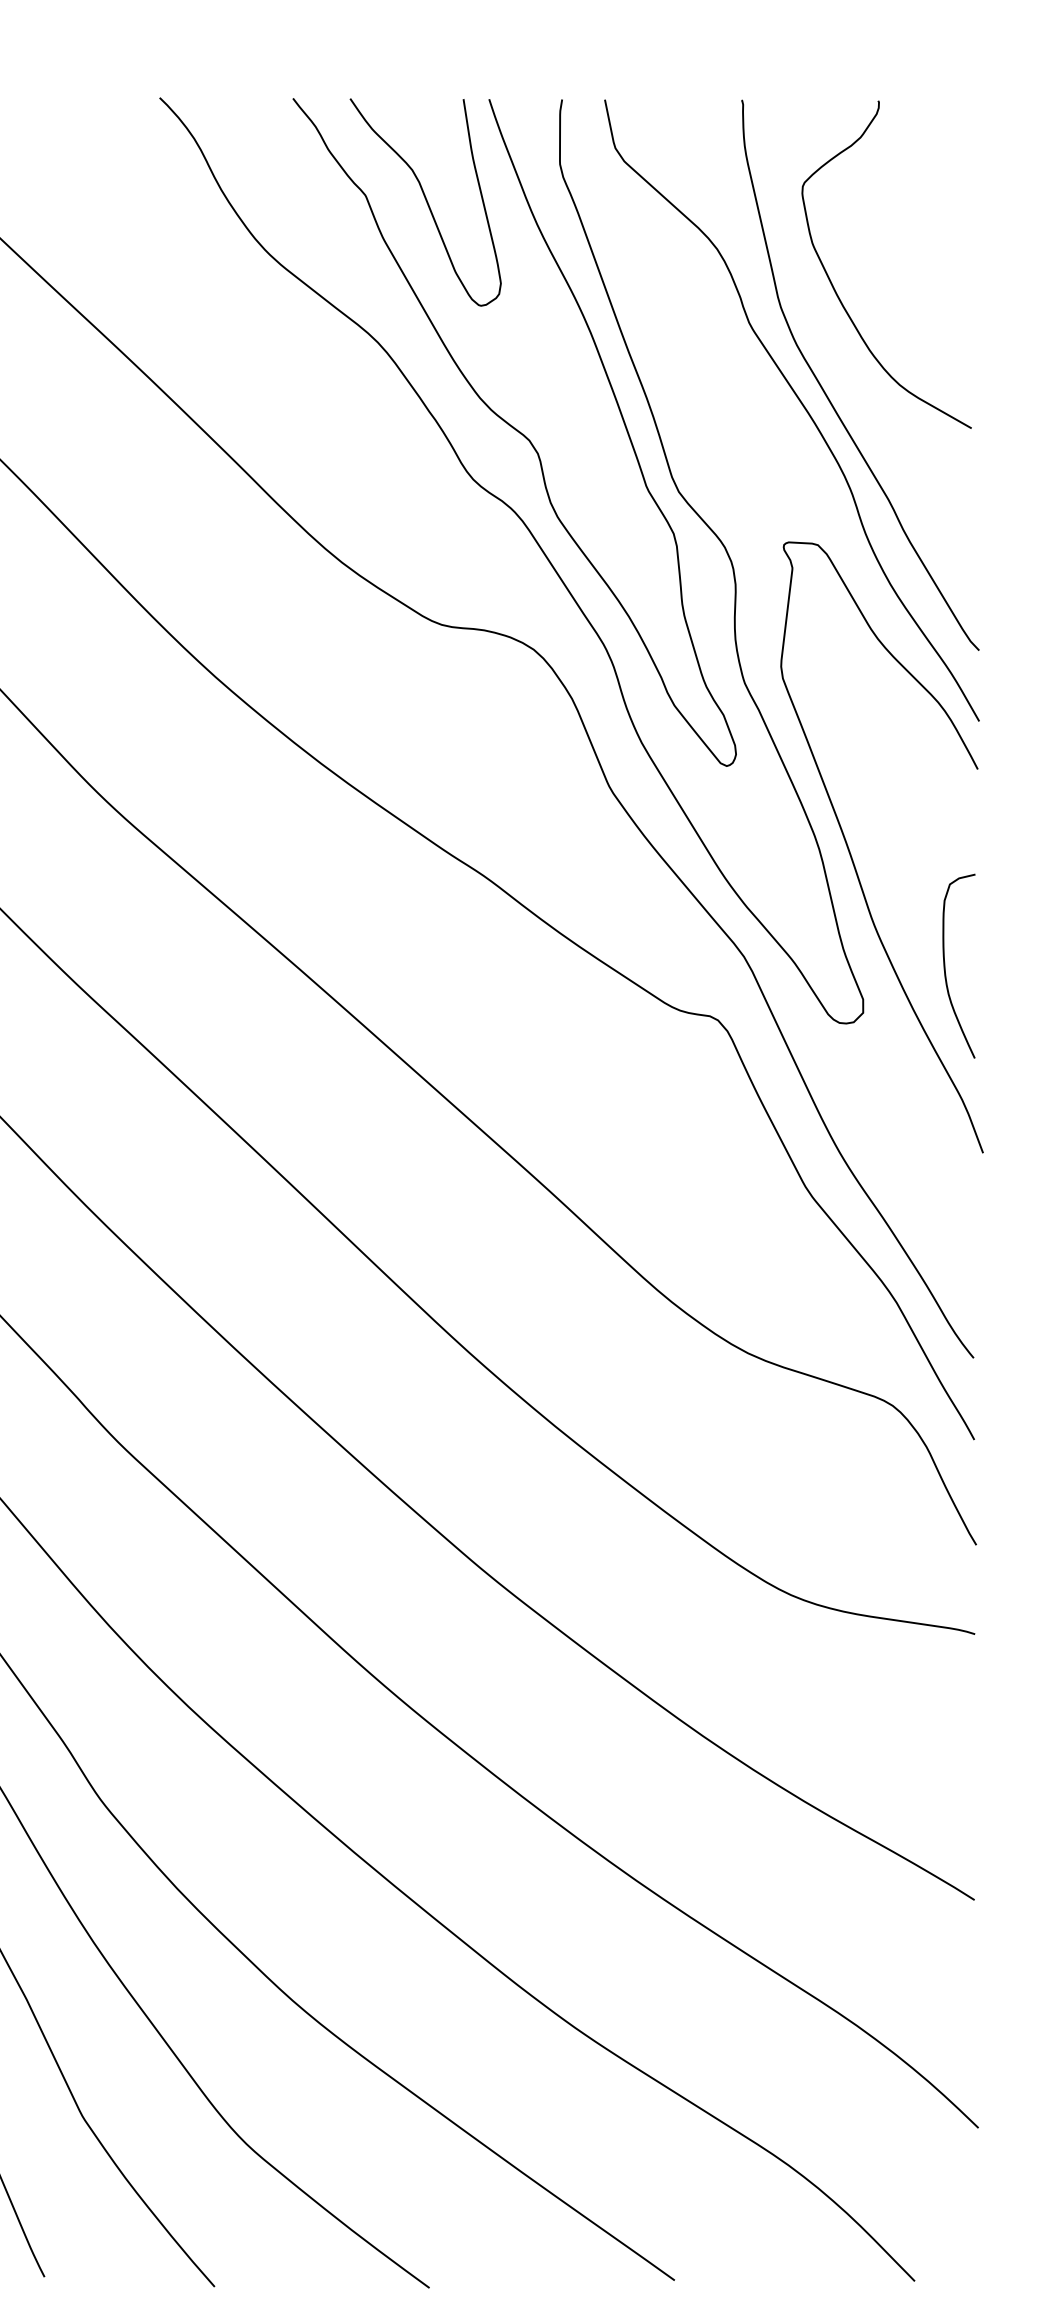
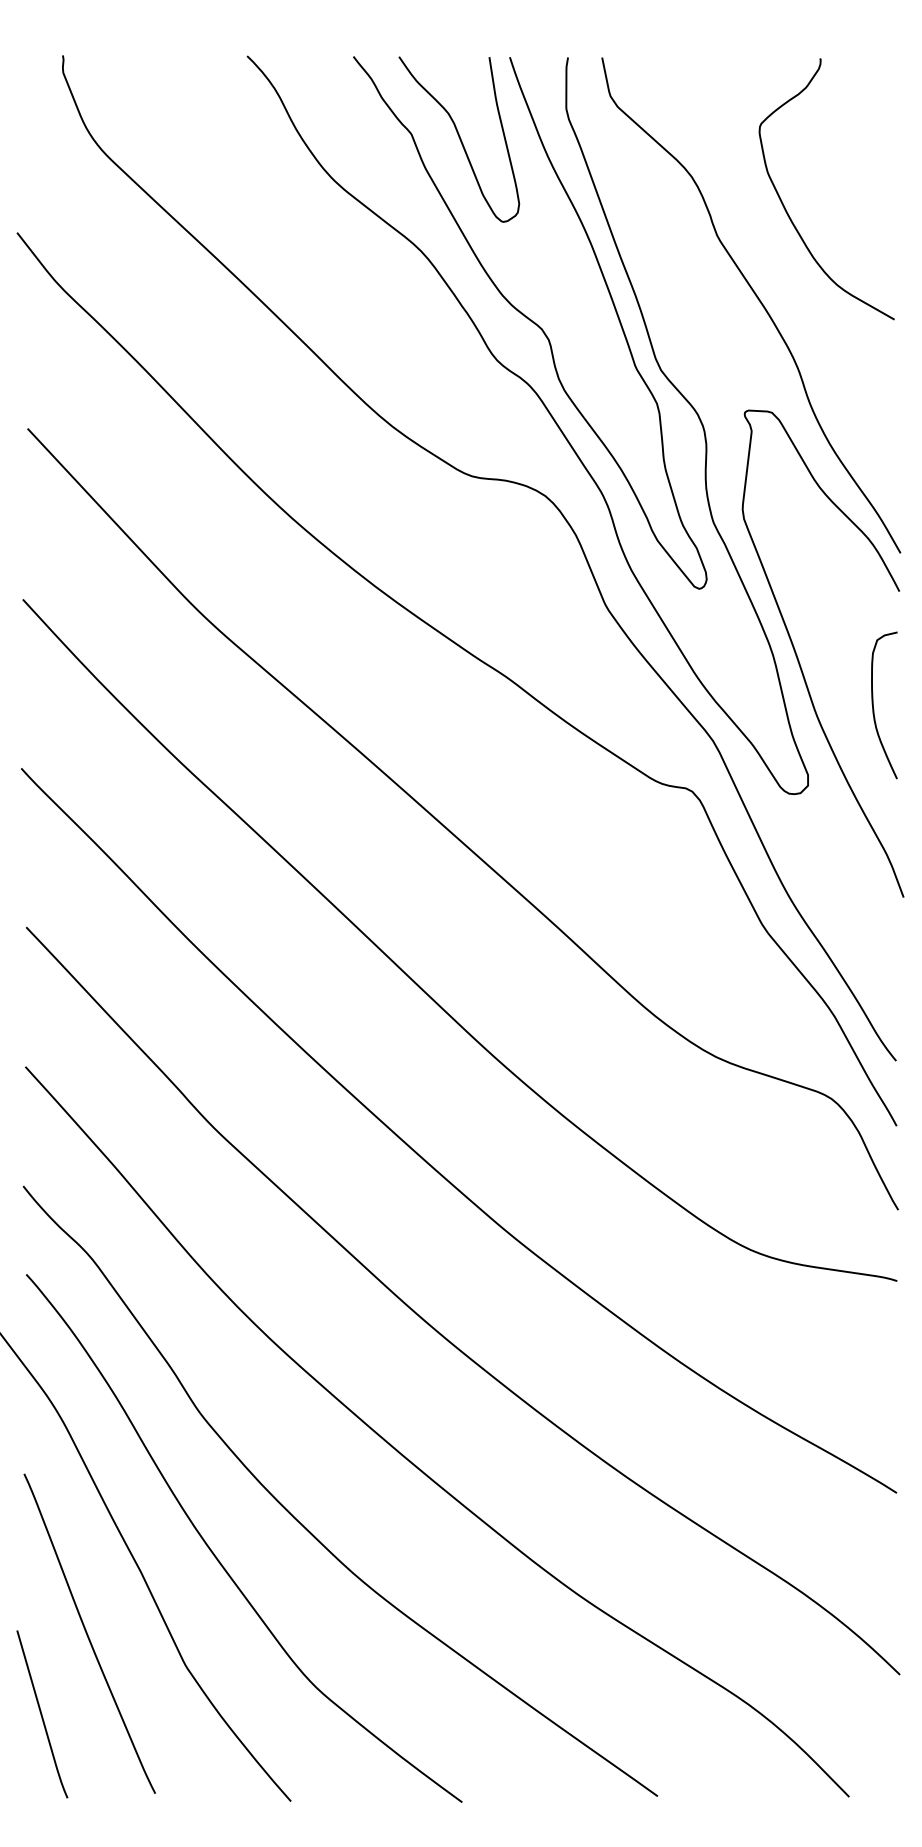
curve: (826, 391) -> (778, 290), removed
curve: (946, 971) -> (874, 709), moved

